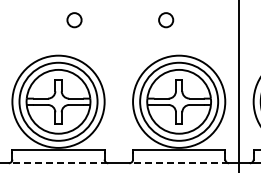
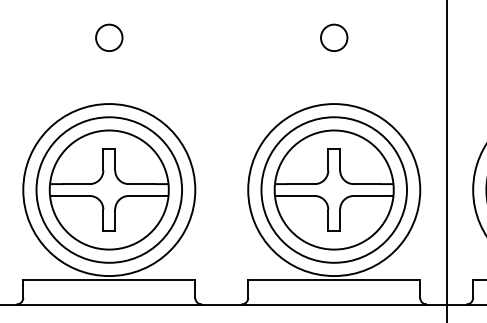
circle: (74, 20) -> (109, 38), moved
circle: (166, 20) -> (334, 38), moved
line: (58, 163) -> (109, 305), dashed -> solid
line: (179, 163) -> (334, 305), dashed -> solid

